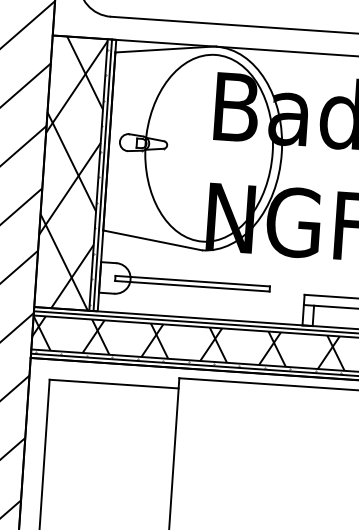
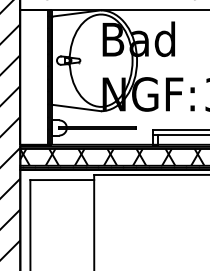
hatch: (70, 172) -> (33, 77), removed

